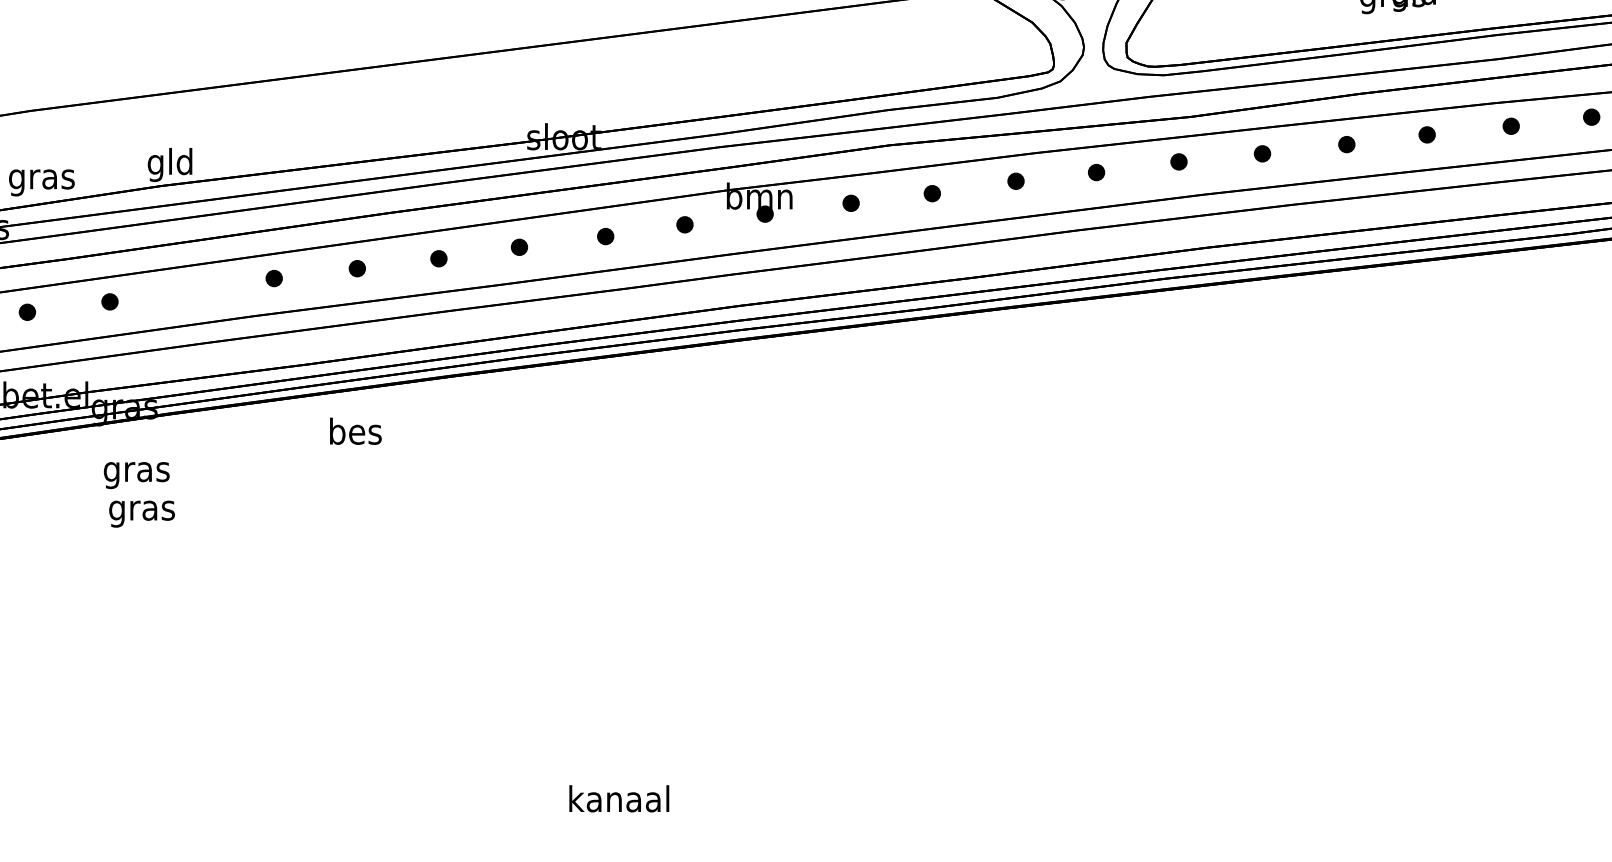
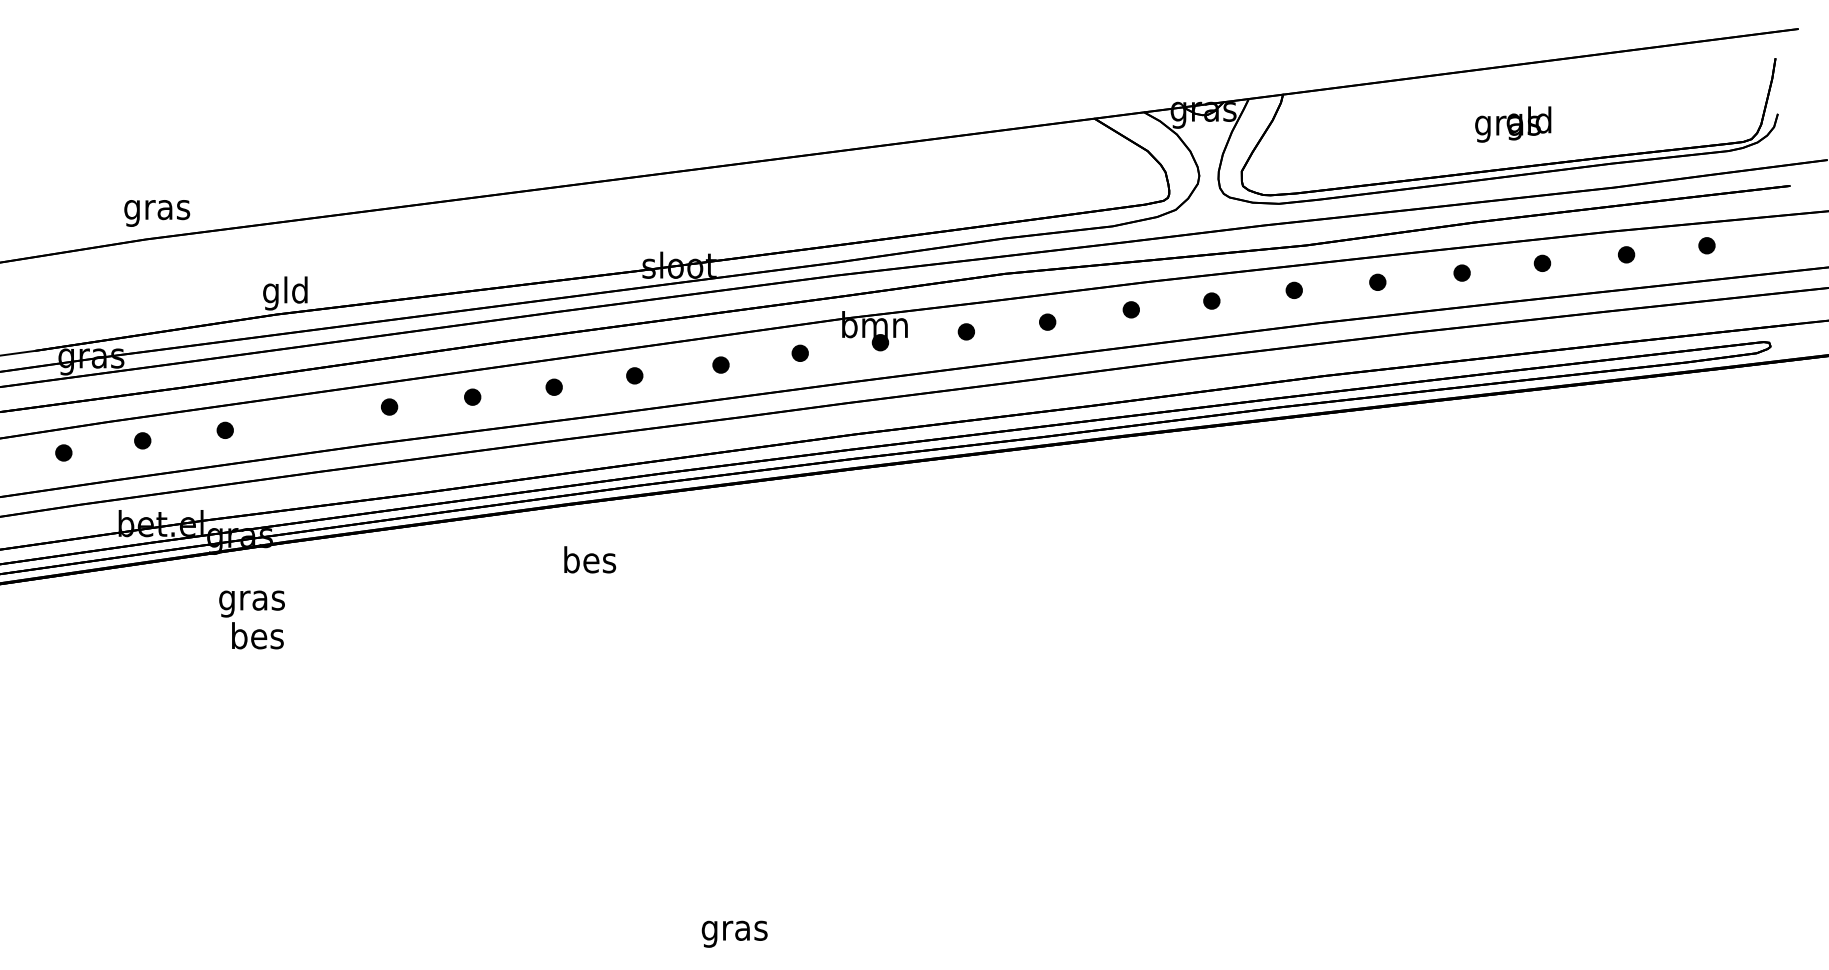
text: (42, 182) -> (157, 213), moved
text: (356, 430) -> (590, 559), moved
text: (142, 510) -> (257, 639), gras -> bes
text: (619, 801) -> (734, 930), kanaal -> gras

